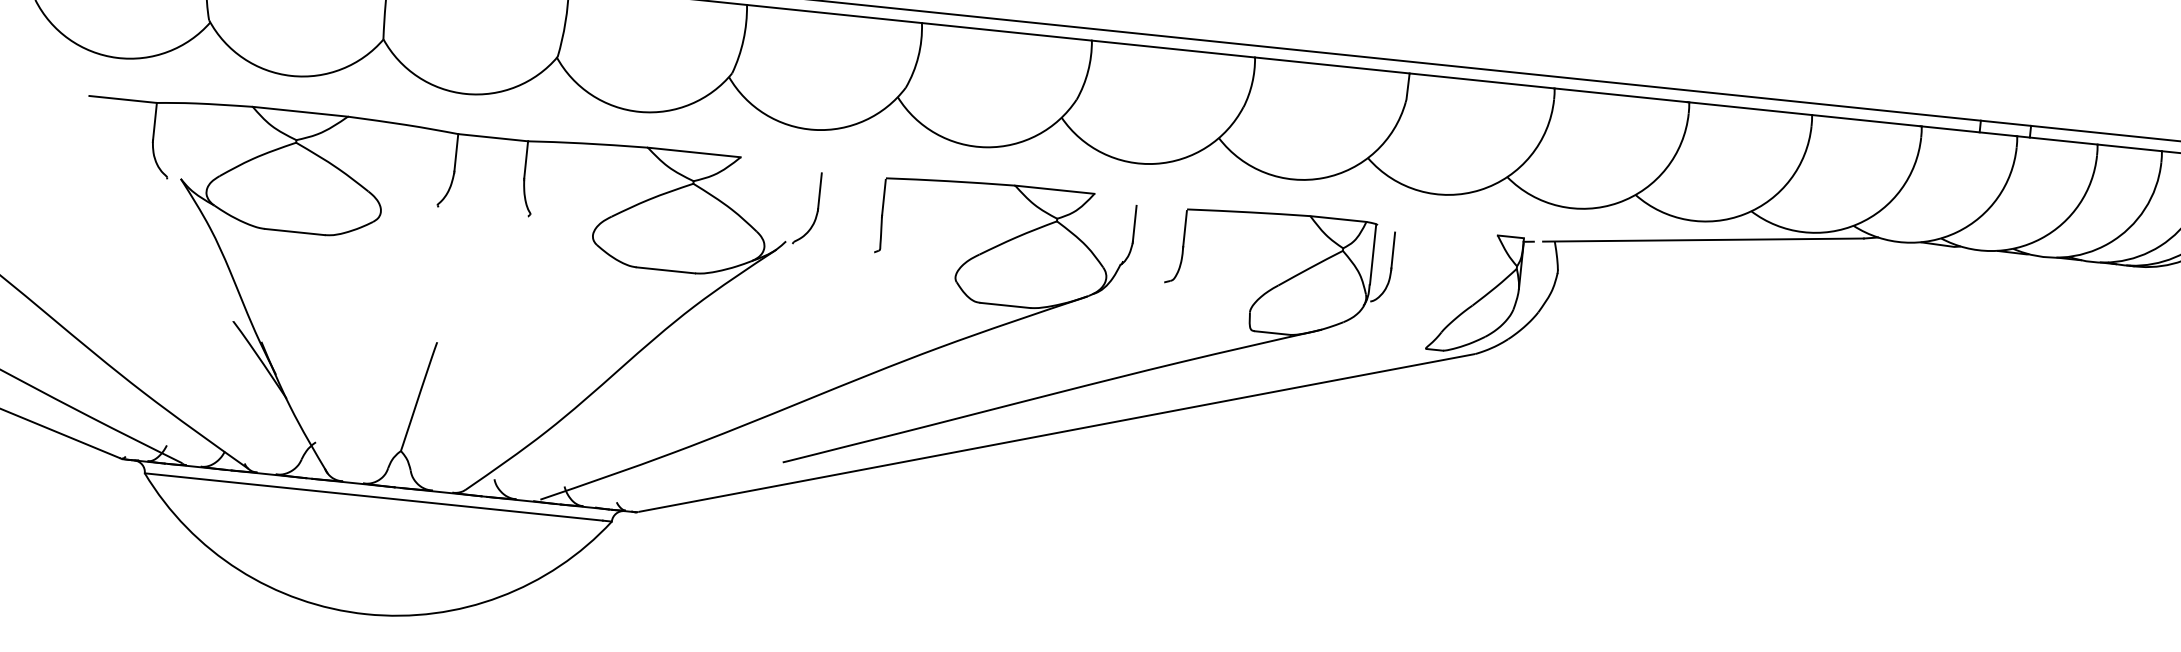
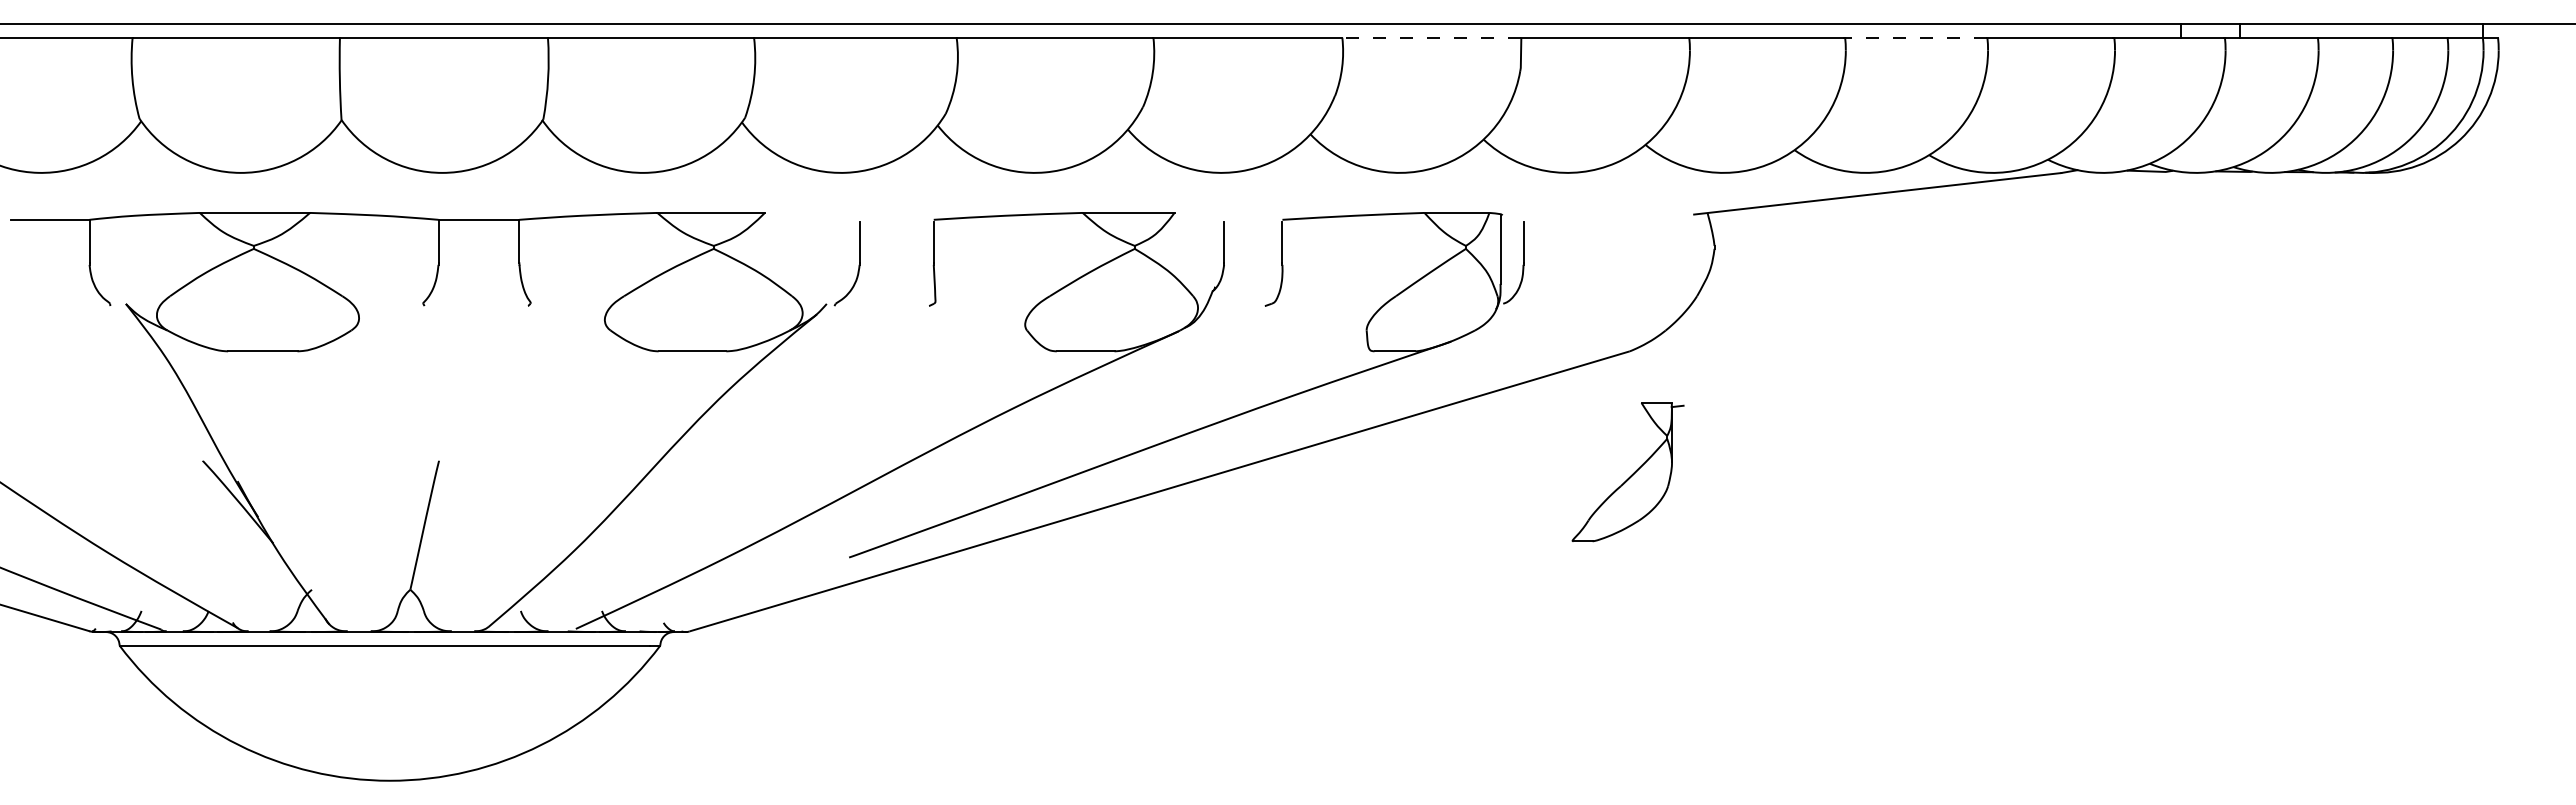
line: (1332, 65) -> (1431, 37), solid -> dashed
line: (1749, 108) -> (1914, 37), solid -> dashed
part: (1479, 294) -> (1627, 472), moved

